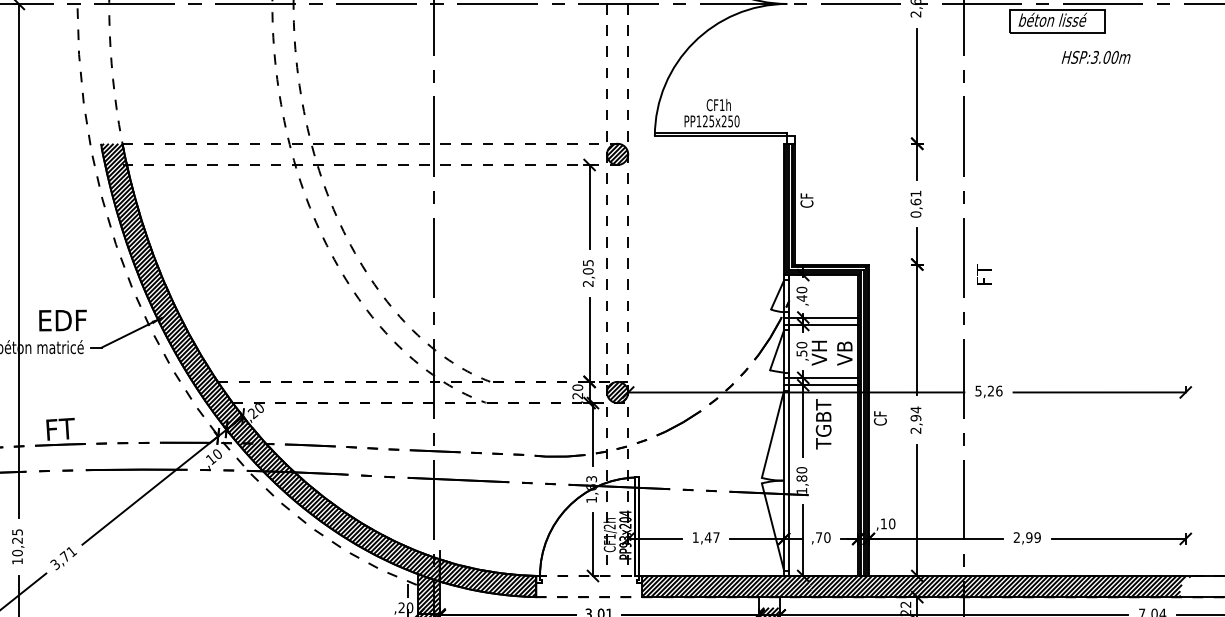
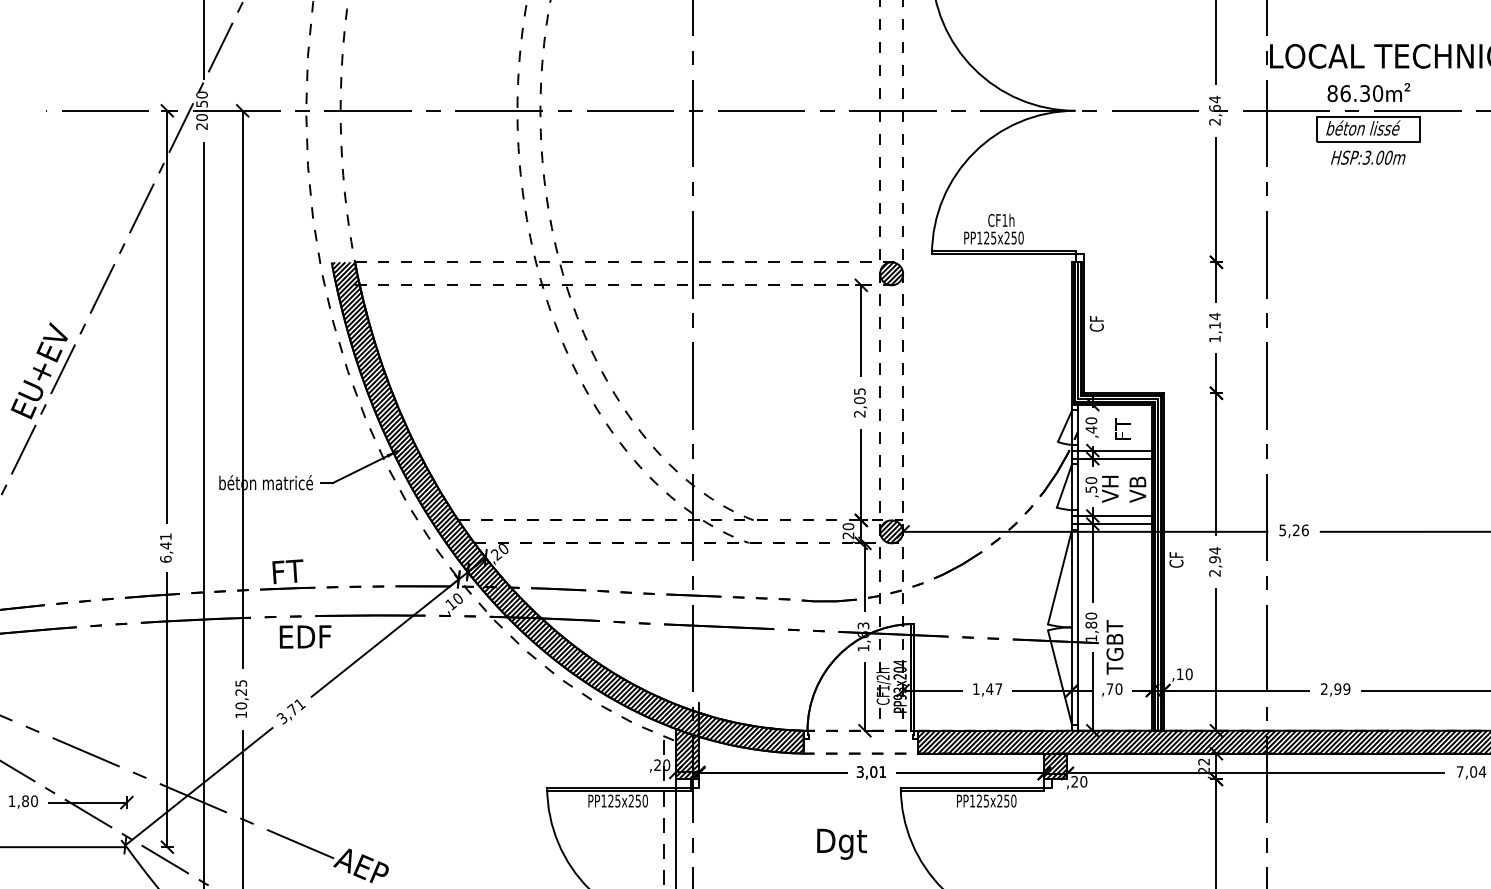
text: (1096, 57) -> (1368, 157), moved
text: (915, 203) -> (1214, 327), 0,61 -> 1,14
text: (983, 274) -> (1122, 428), moved
text: (62, 320) -> (305, 636), moved
text: (823, 424) -> (1114, 647), moved
hatch: (768, 602) -> (1055, 759), added

